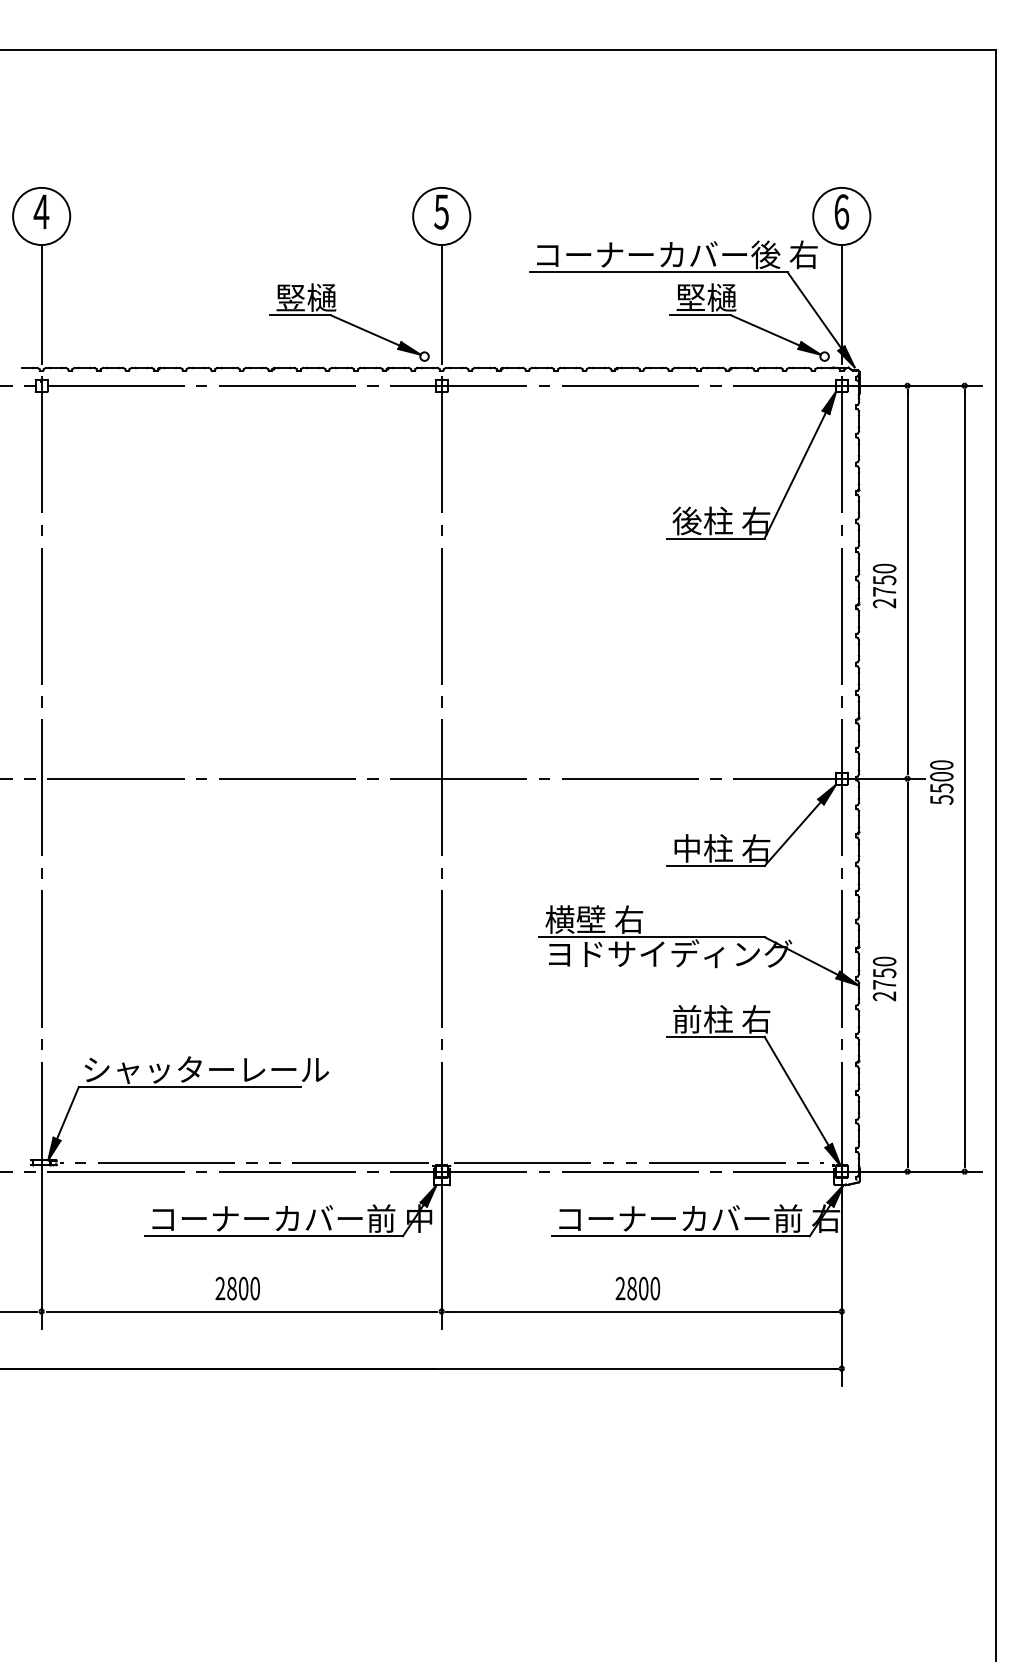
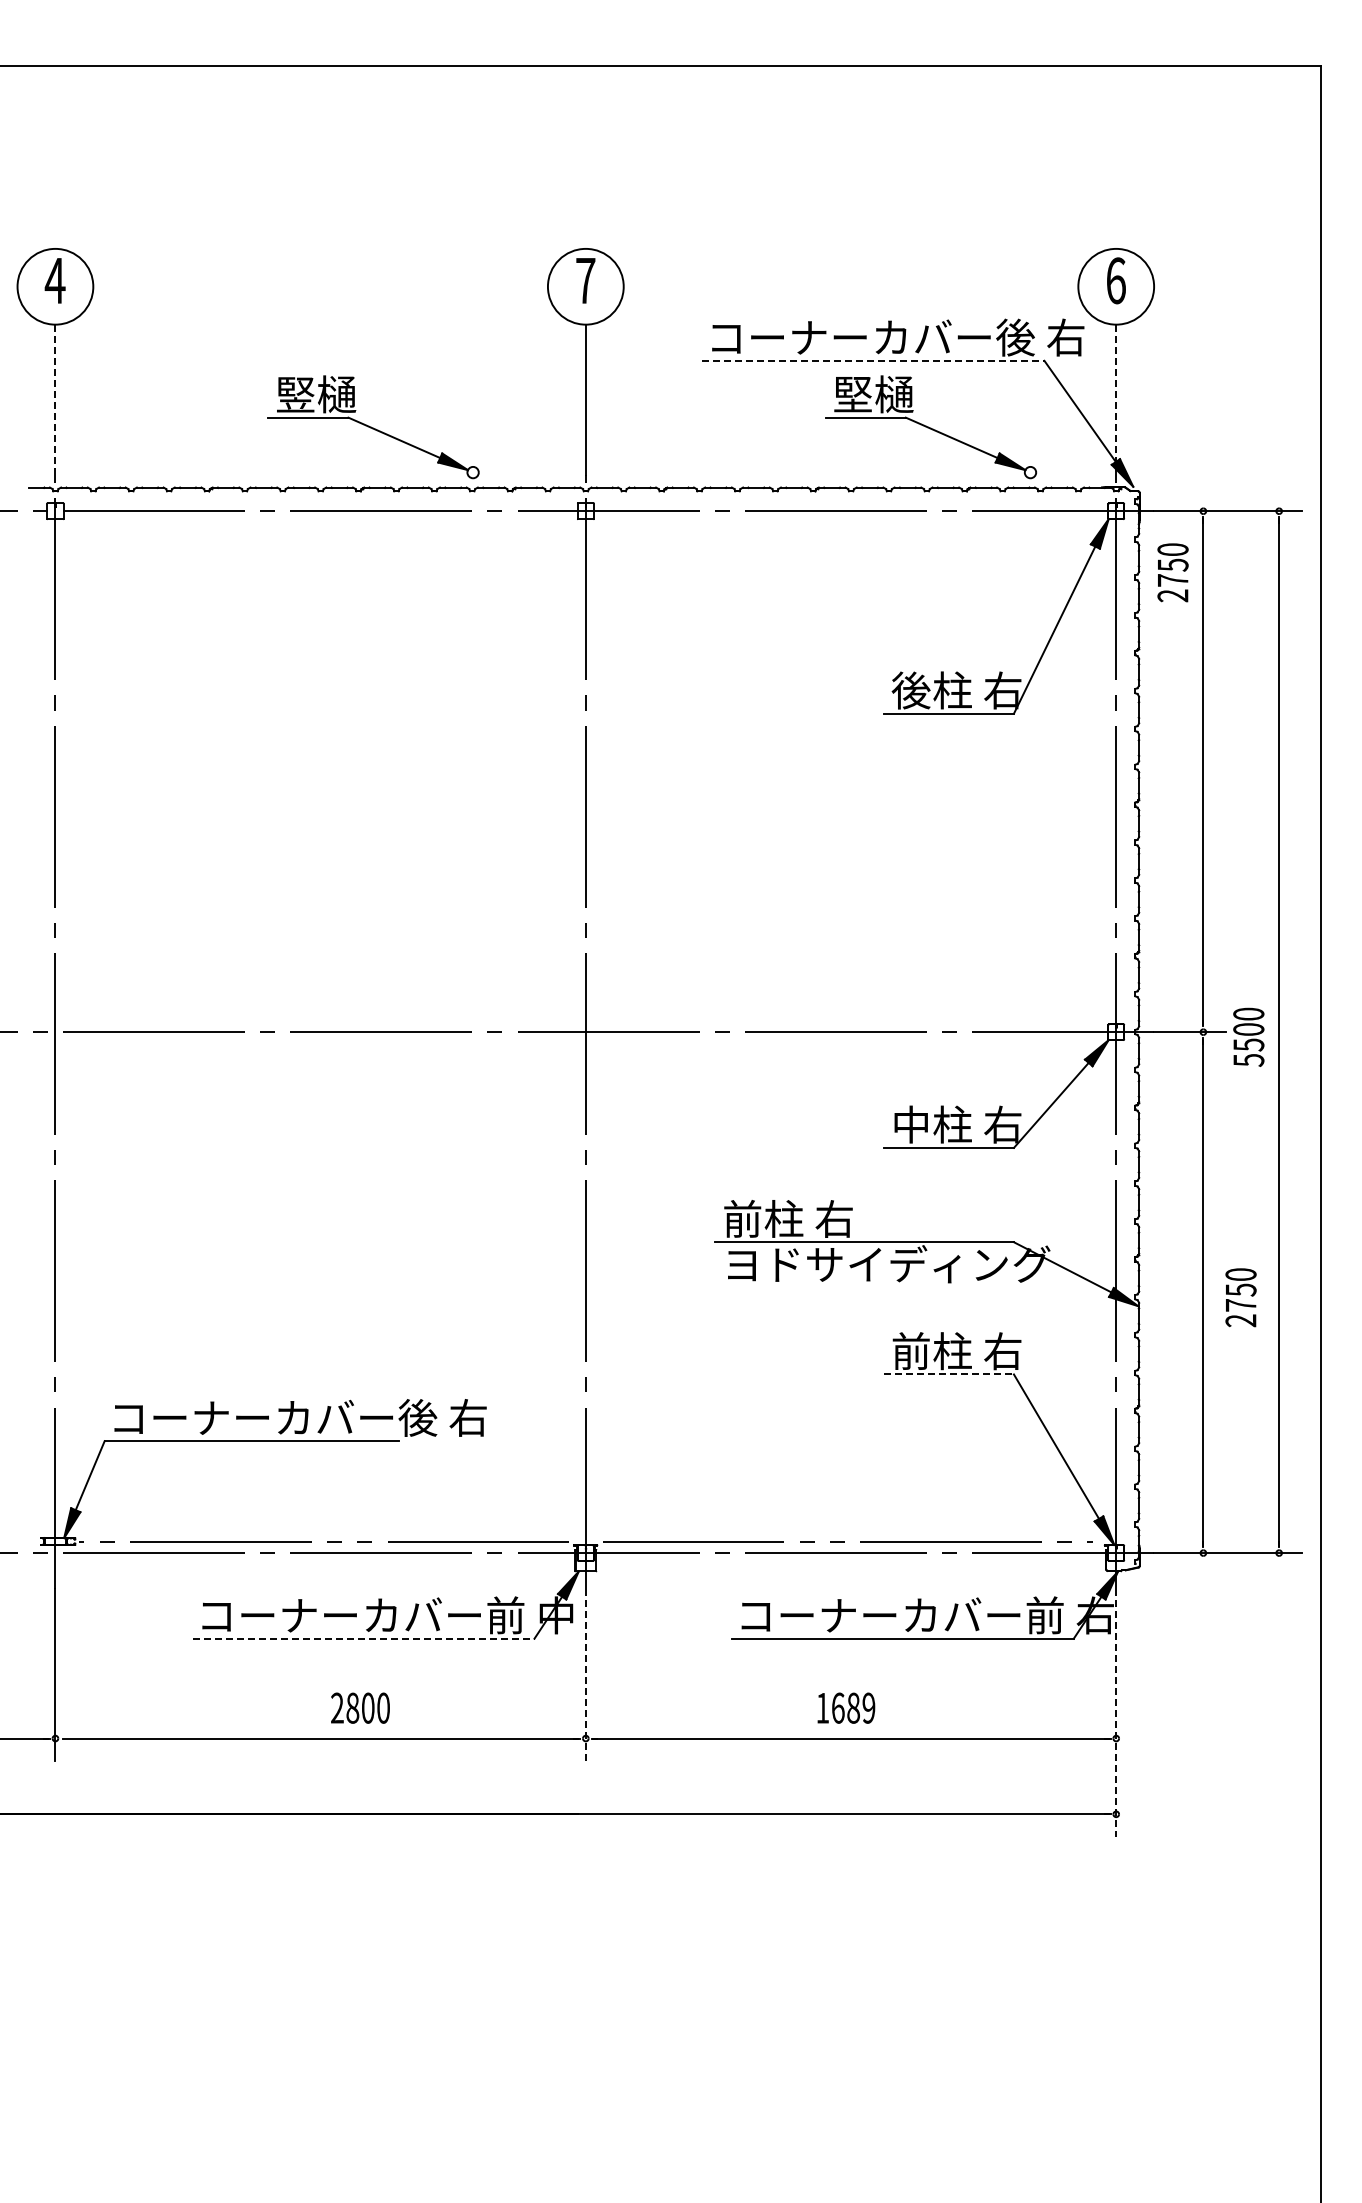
text: (441, 212) -> (585, 281), 5 -> 7
line: (658, 272) -> (873, 360), solid -> dashed
line: (41, 301) -> (55, 399), solid -> dashed
line: (841, 301) -> (1116, 399), solid -> dashed
part: (349, 322) -> (373, 427), moved
part: (749, 322) -> (931, 427), moved
text: (884, 585) -> (1172, 572), moved
text: (575, 919) -> (763, 1218), 横壁 右 -> 前柱 右
text: (884, 978) -> (1240, 1297), moved
line: (716, 1036) -> (949, 1374), solid -> dashed
text: (225, 1070) -> (299, 1418), シャッターレール -> コーナーカバー後 右
line: (274, 1236) -> (363, 1638), solid -> dashed
line: (441, 1263) -> (585, 1675), solid -> dashed
text: (237, 1288) -> (360, 1707), moved
text: (637, 1288) -> (845, 1707), 2800 -> 1689
line: (841, 1292) -> (1116, 1713), solid -> dashed

